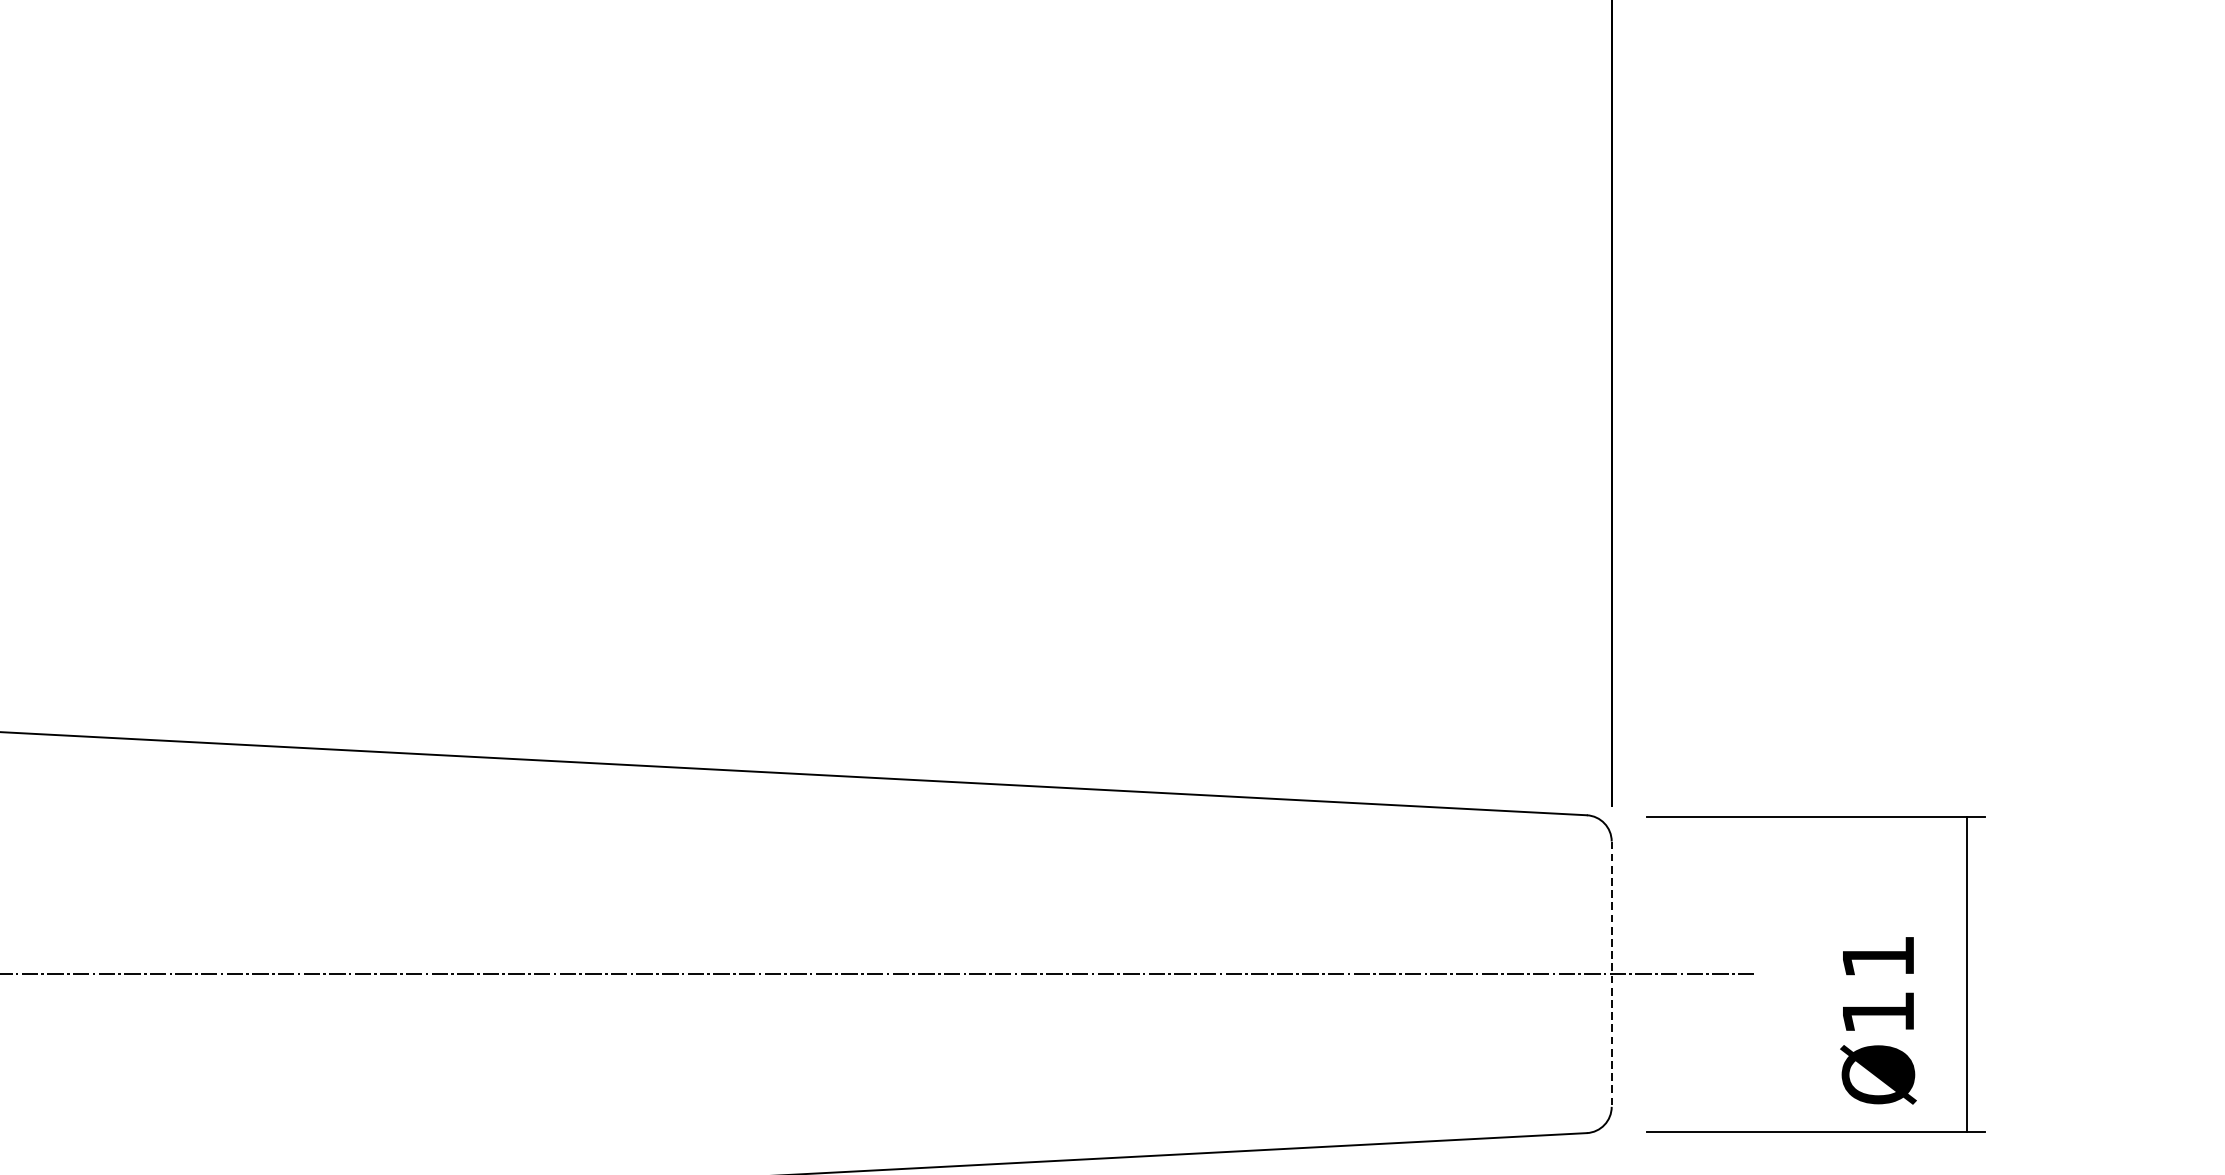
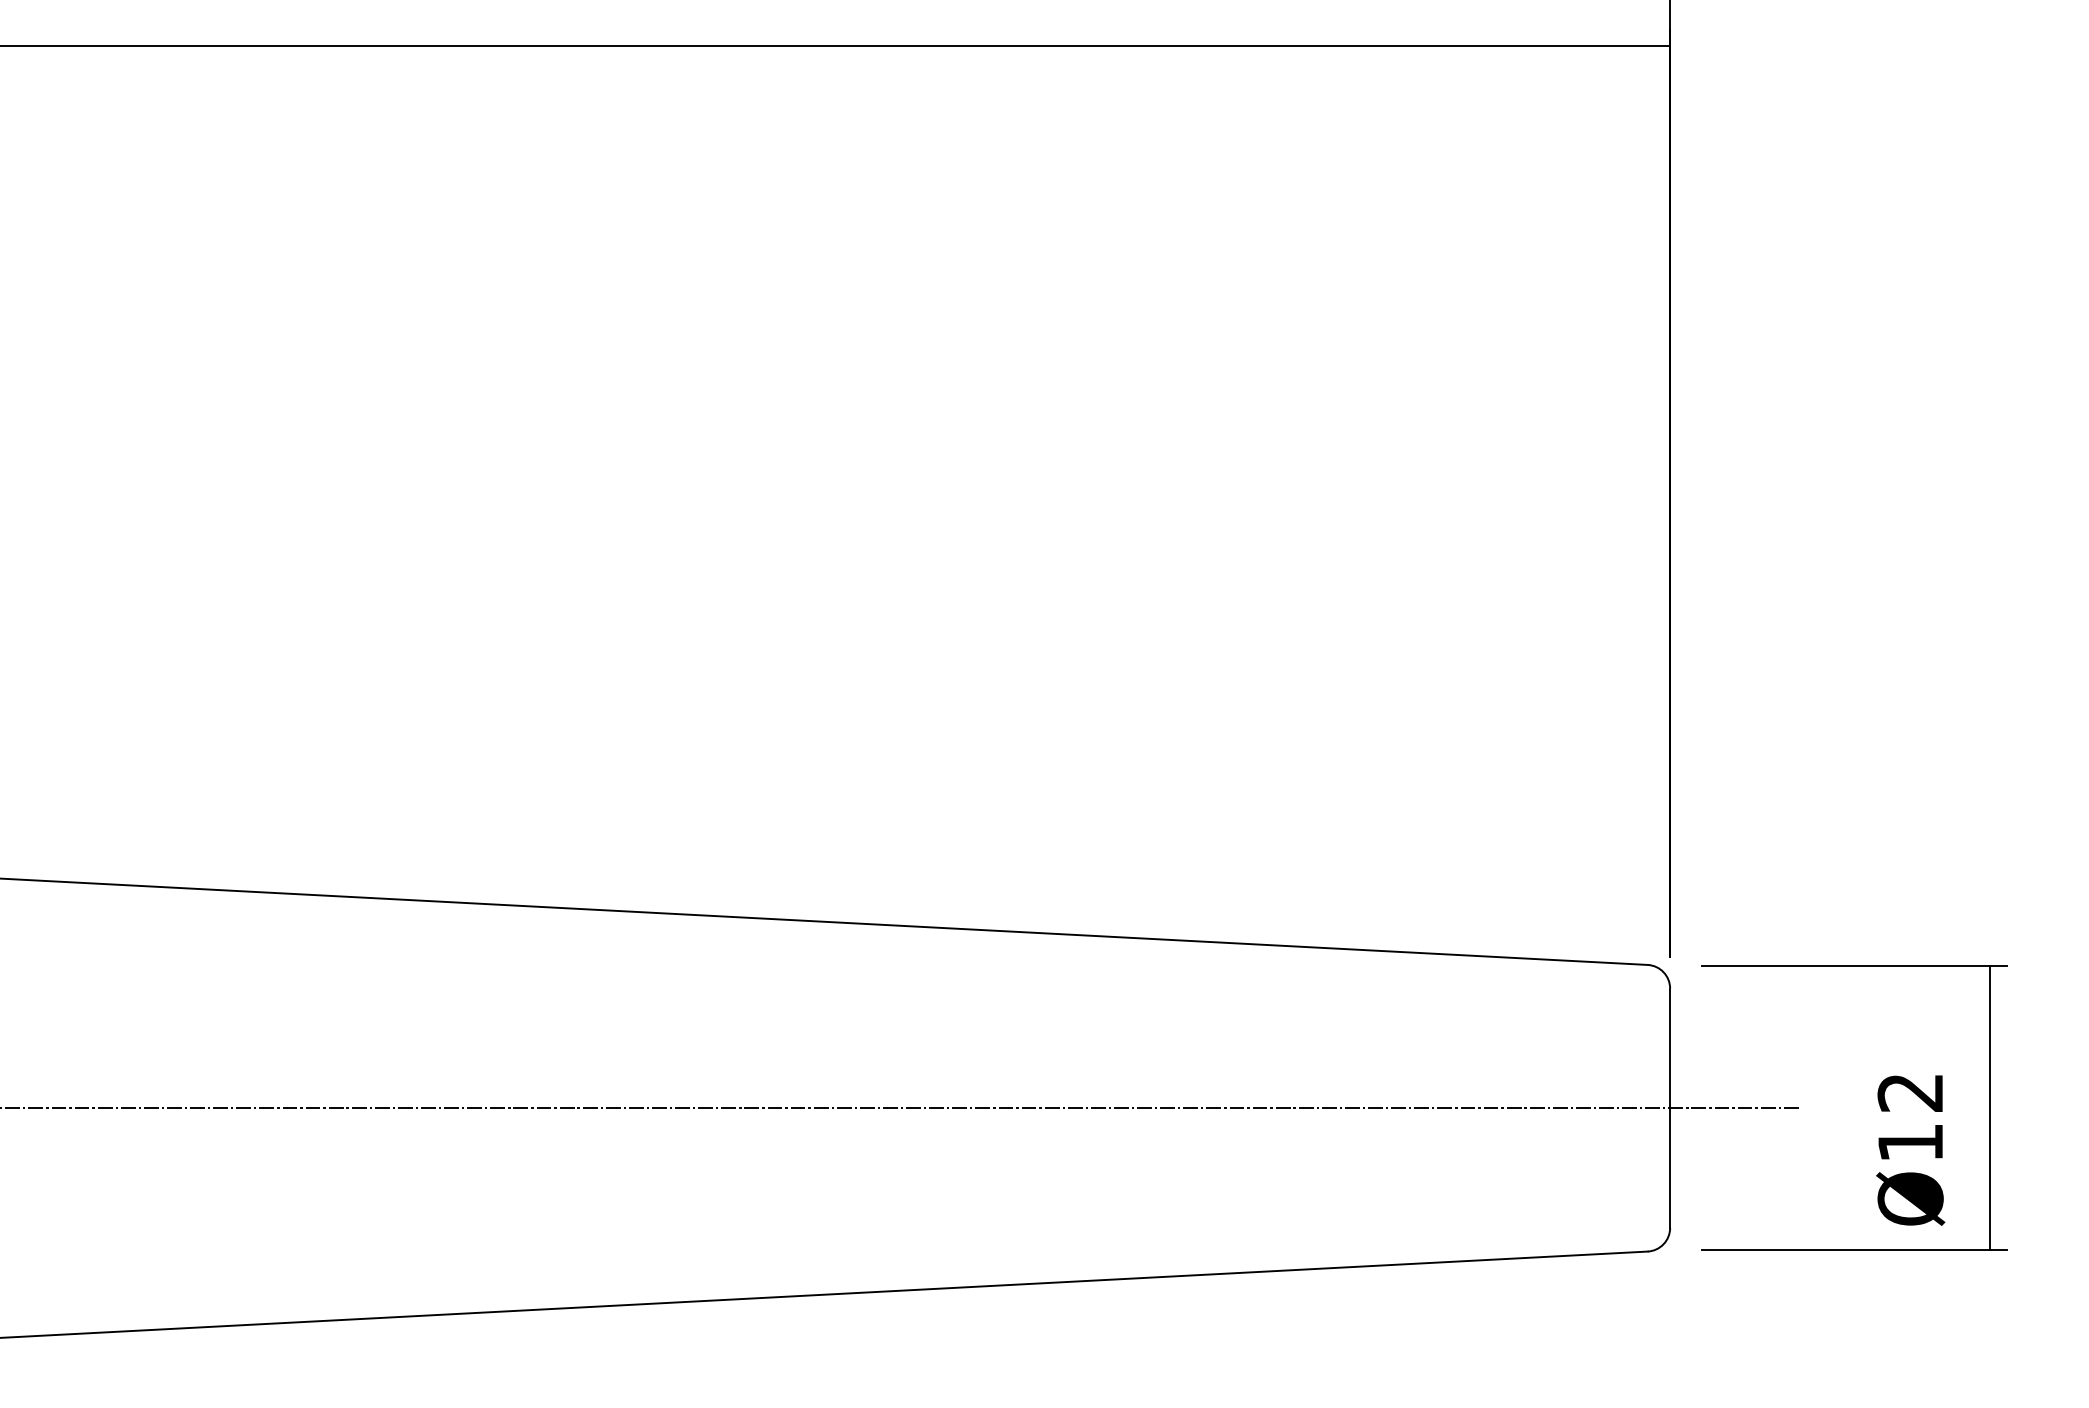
text: (1877, 956) -> (1909, 1092), Ø11 -> Ø12
line: (1612, 974) -> (1670, 1108), dashed -> solid

